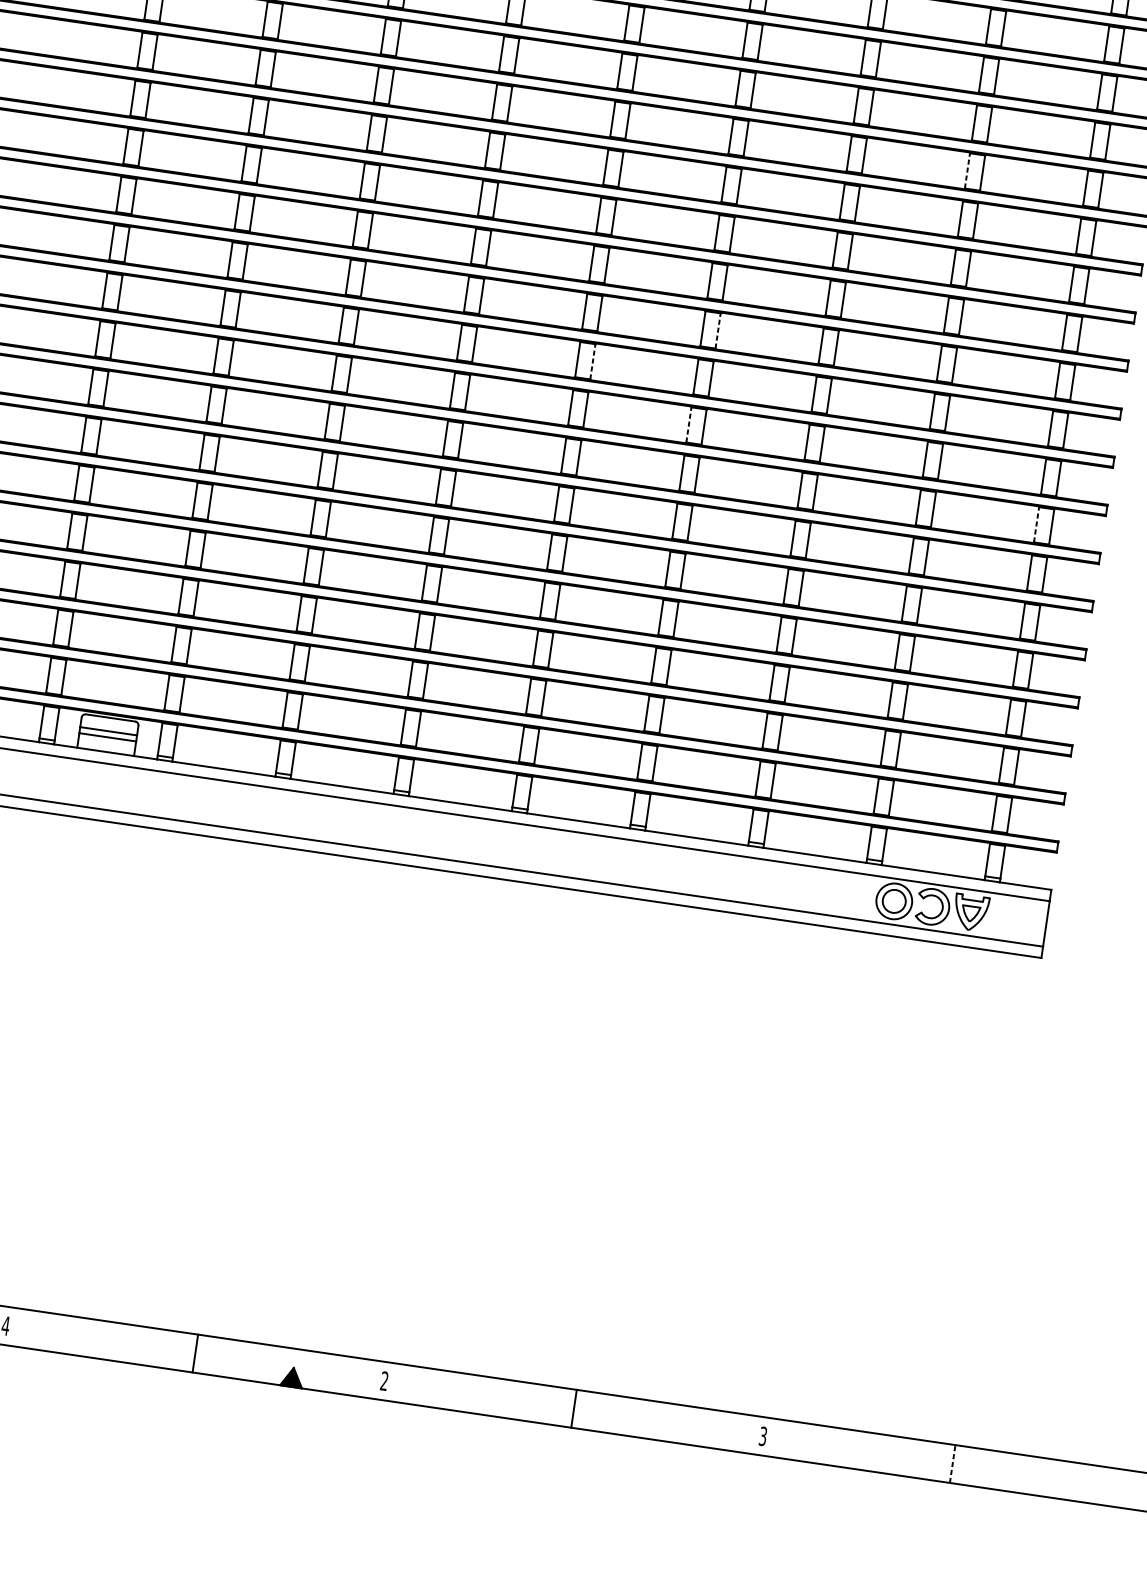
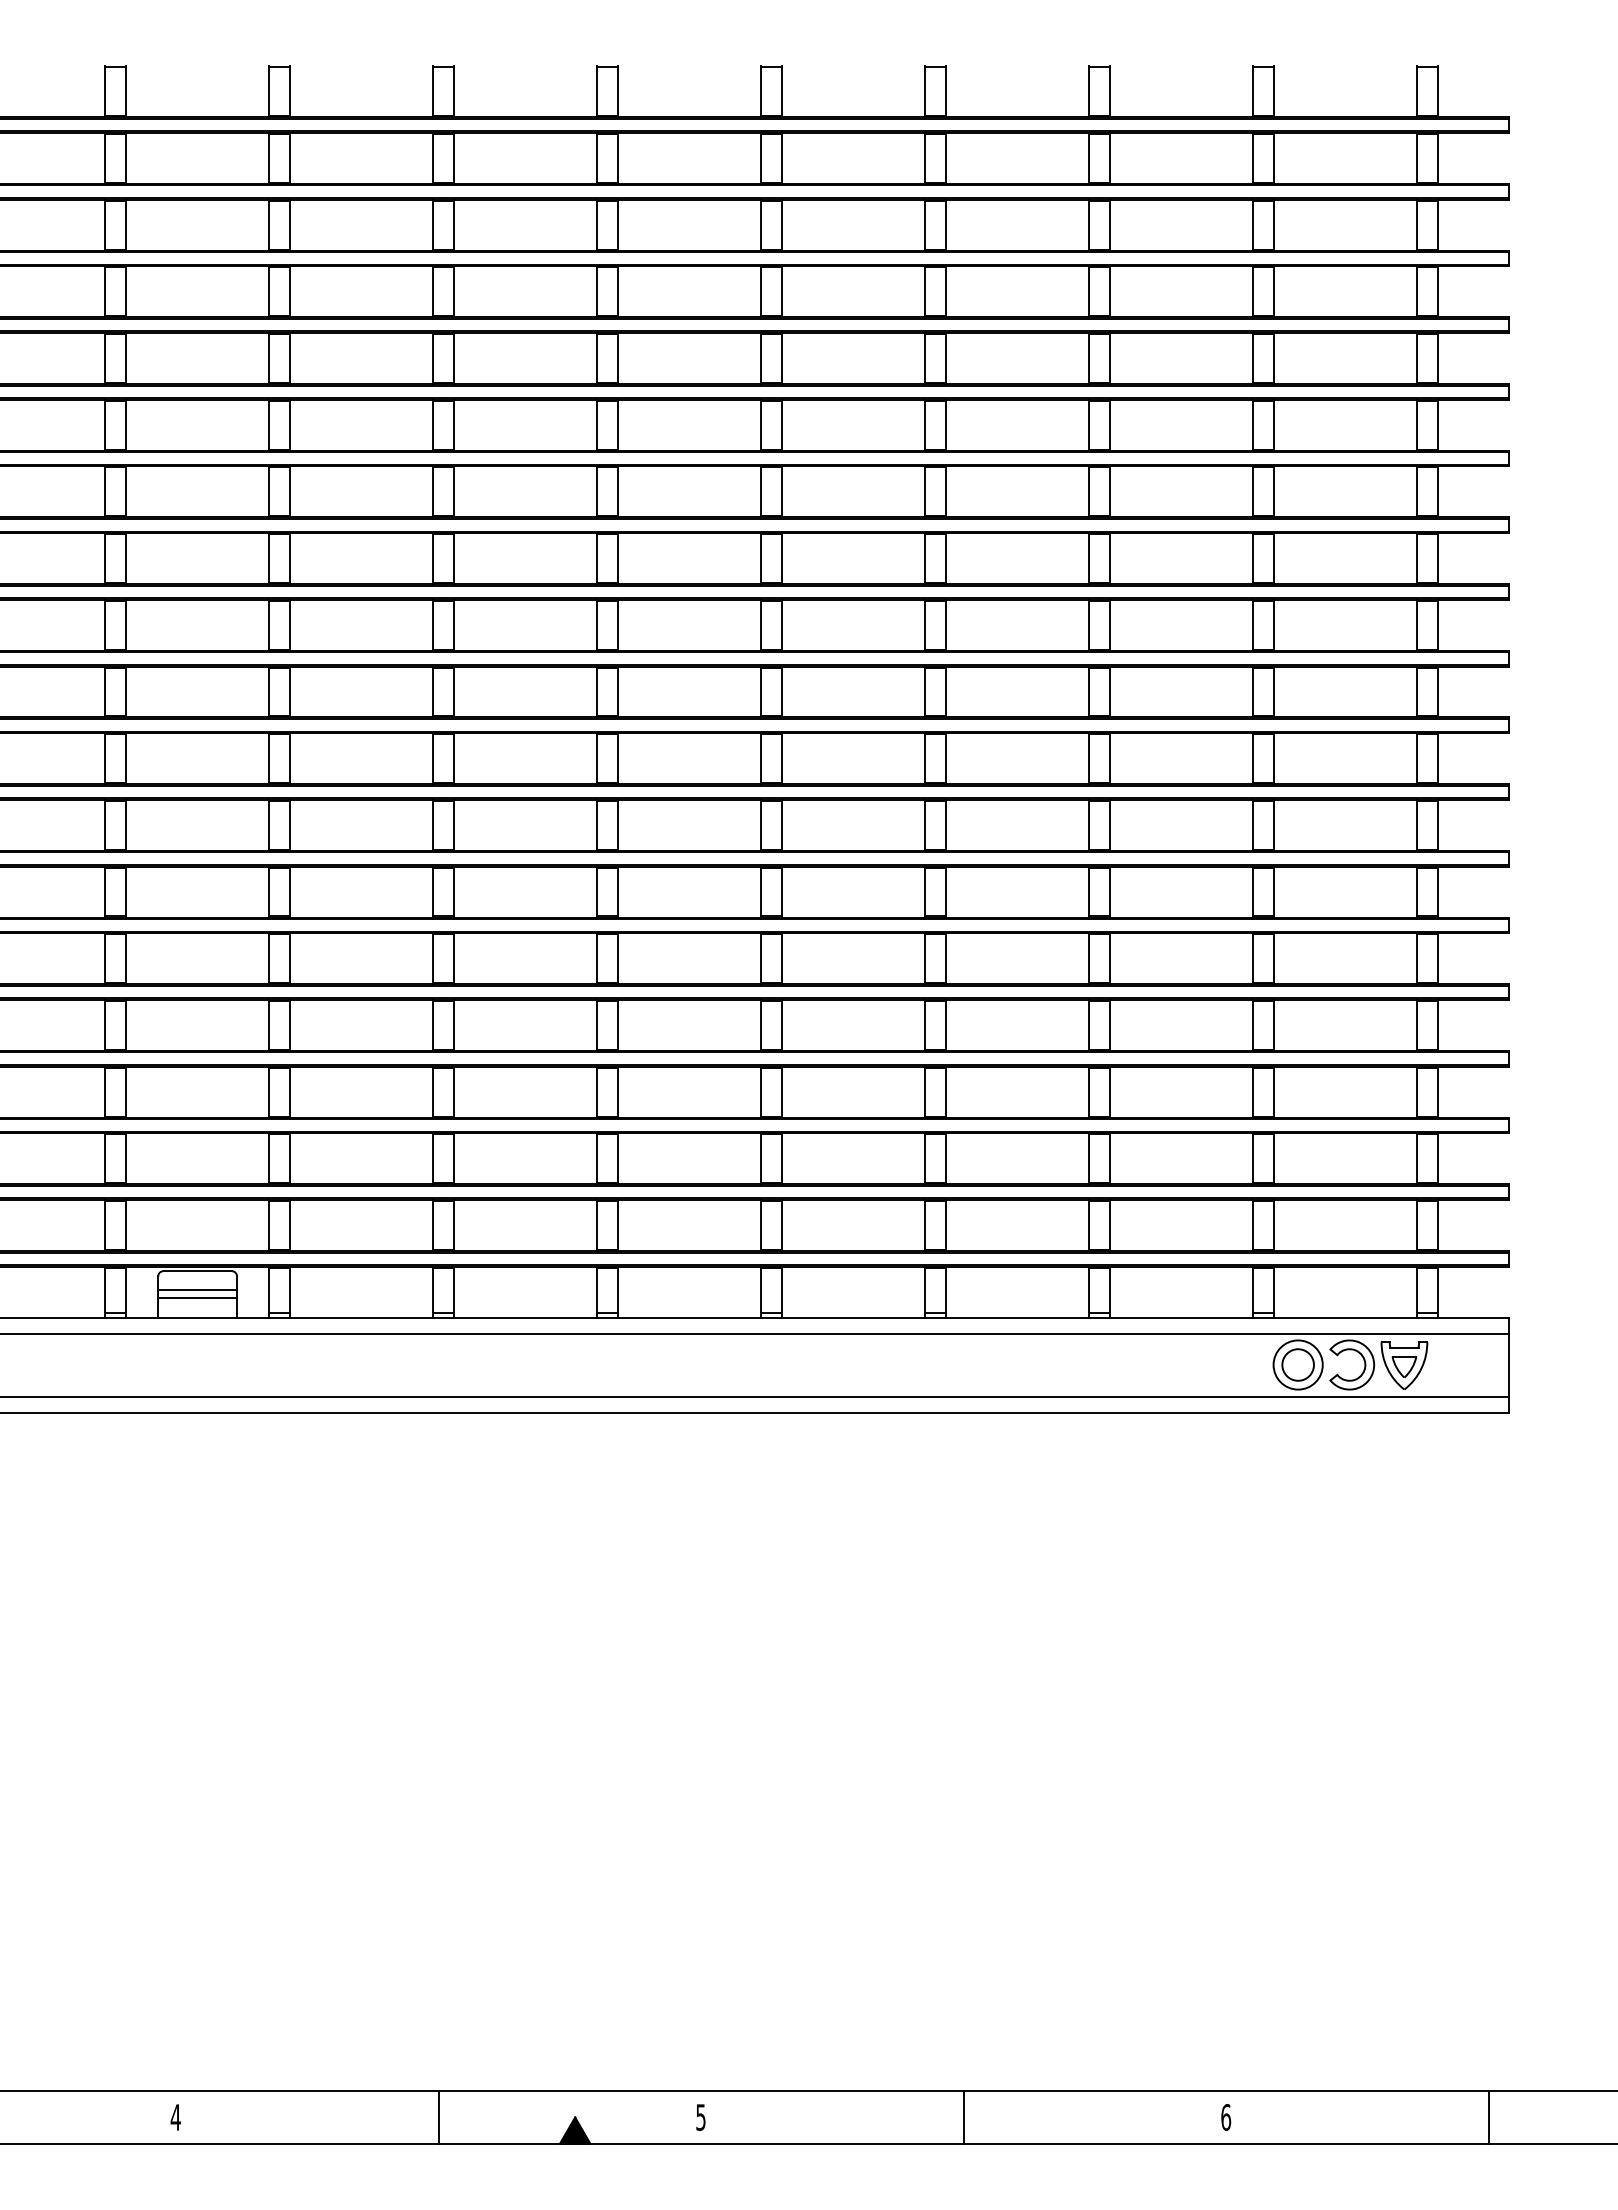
line: (967, 170) -> (1252, 358), dashed -> solid
line: (717, 330) -> (945, 624), dashed -> solid
line: (592, 361) -> (781, 691), dashed -> solid
line: (688, 424) -> (924, 758), dashed -> solid
line: (1036, 524) -> (1416, 824), dashed -> solid
text: (384, 1381) -> (700, 2117), 2 -> 5
text: (763, 1436) -> (1226, 2117), 3 -> 6
line: (952, 1463) -> (1488, 2116), dashed -> solid

